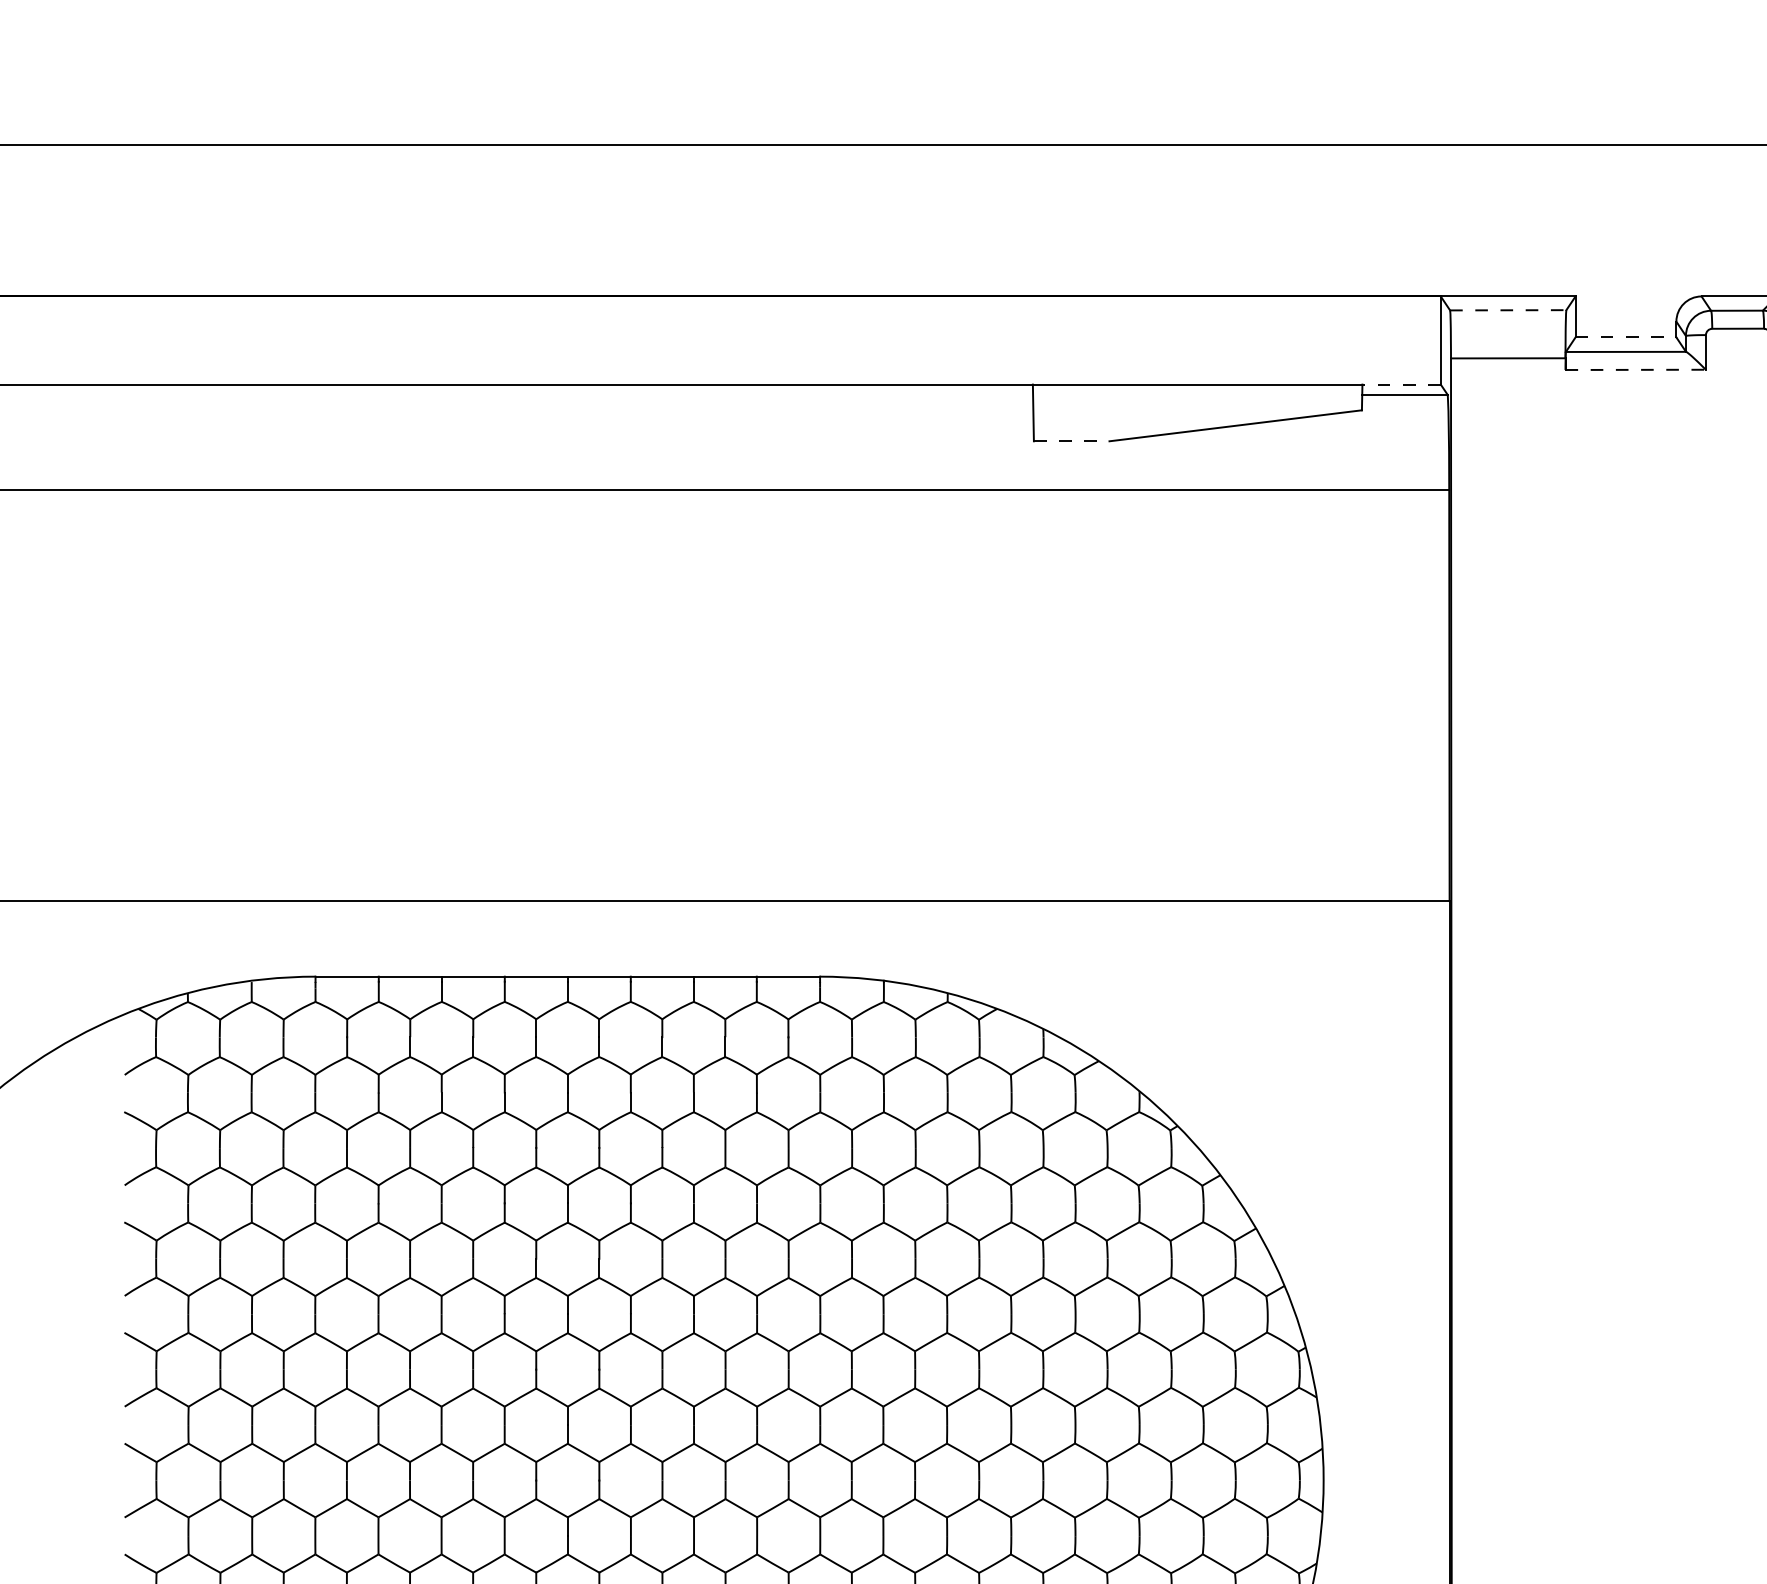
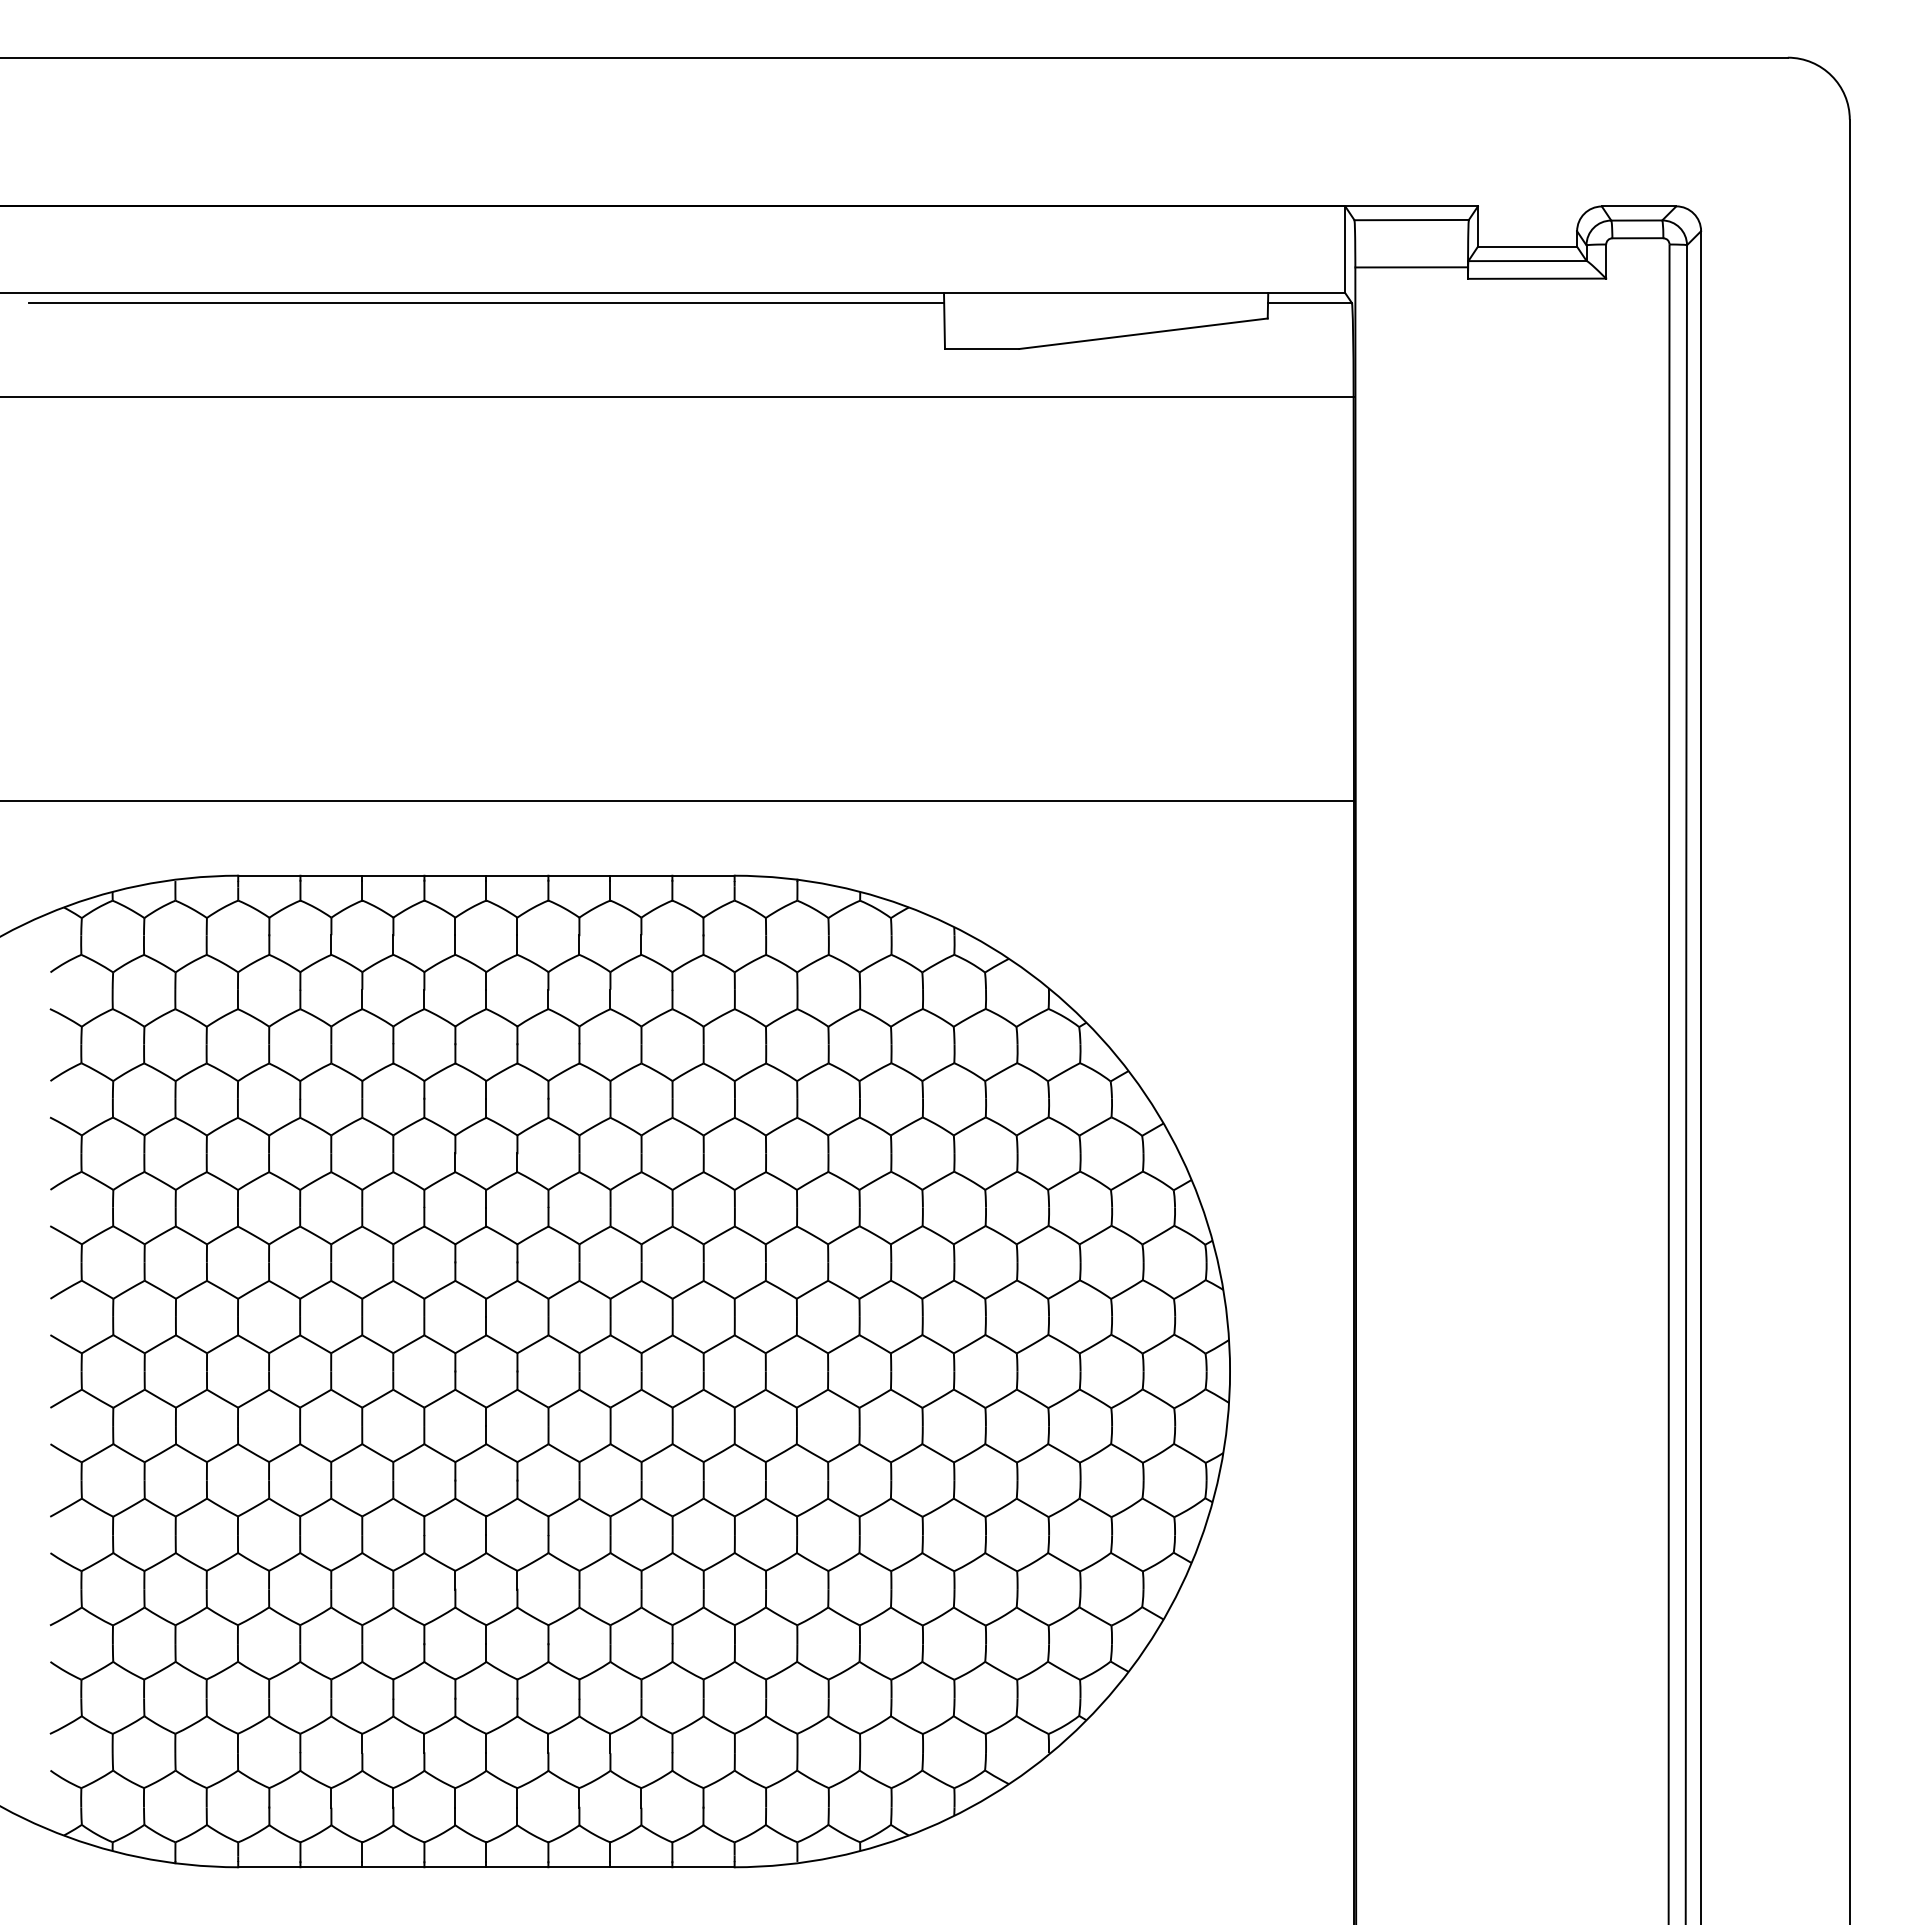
line: (1509, 310) -> (1412, 220), dashed -> solid
line: (1625, 337) -> (1527, 246), dashed -> solid
line: (1636, 369) -> (1537, 278), dashed -> solid
line: (1401, 384) -> (1306, 293), dashed -> solid
line: (567, 395) -> (486, 303), added
line: (1072, 441) -> (982, 349), dashed -> solid

